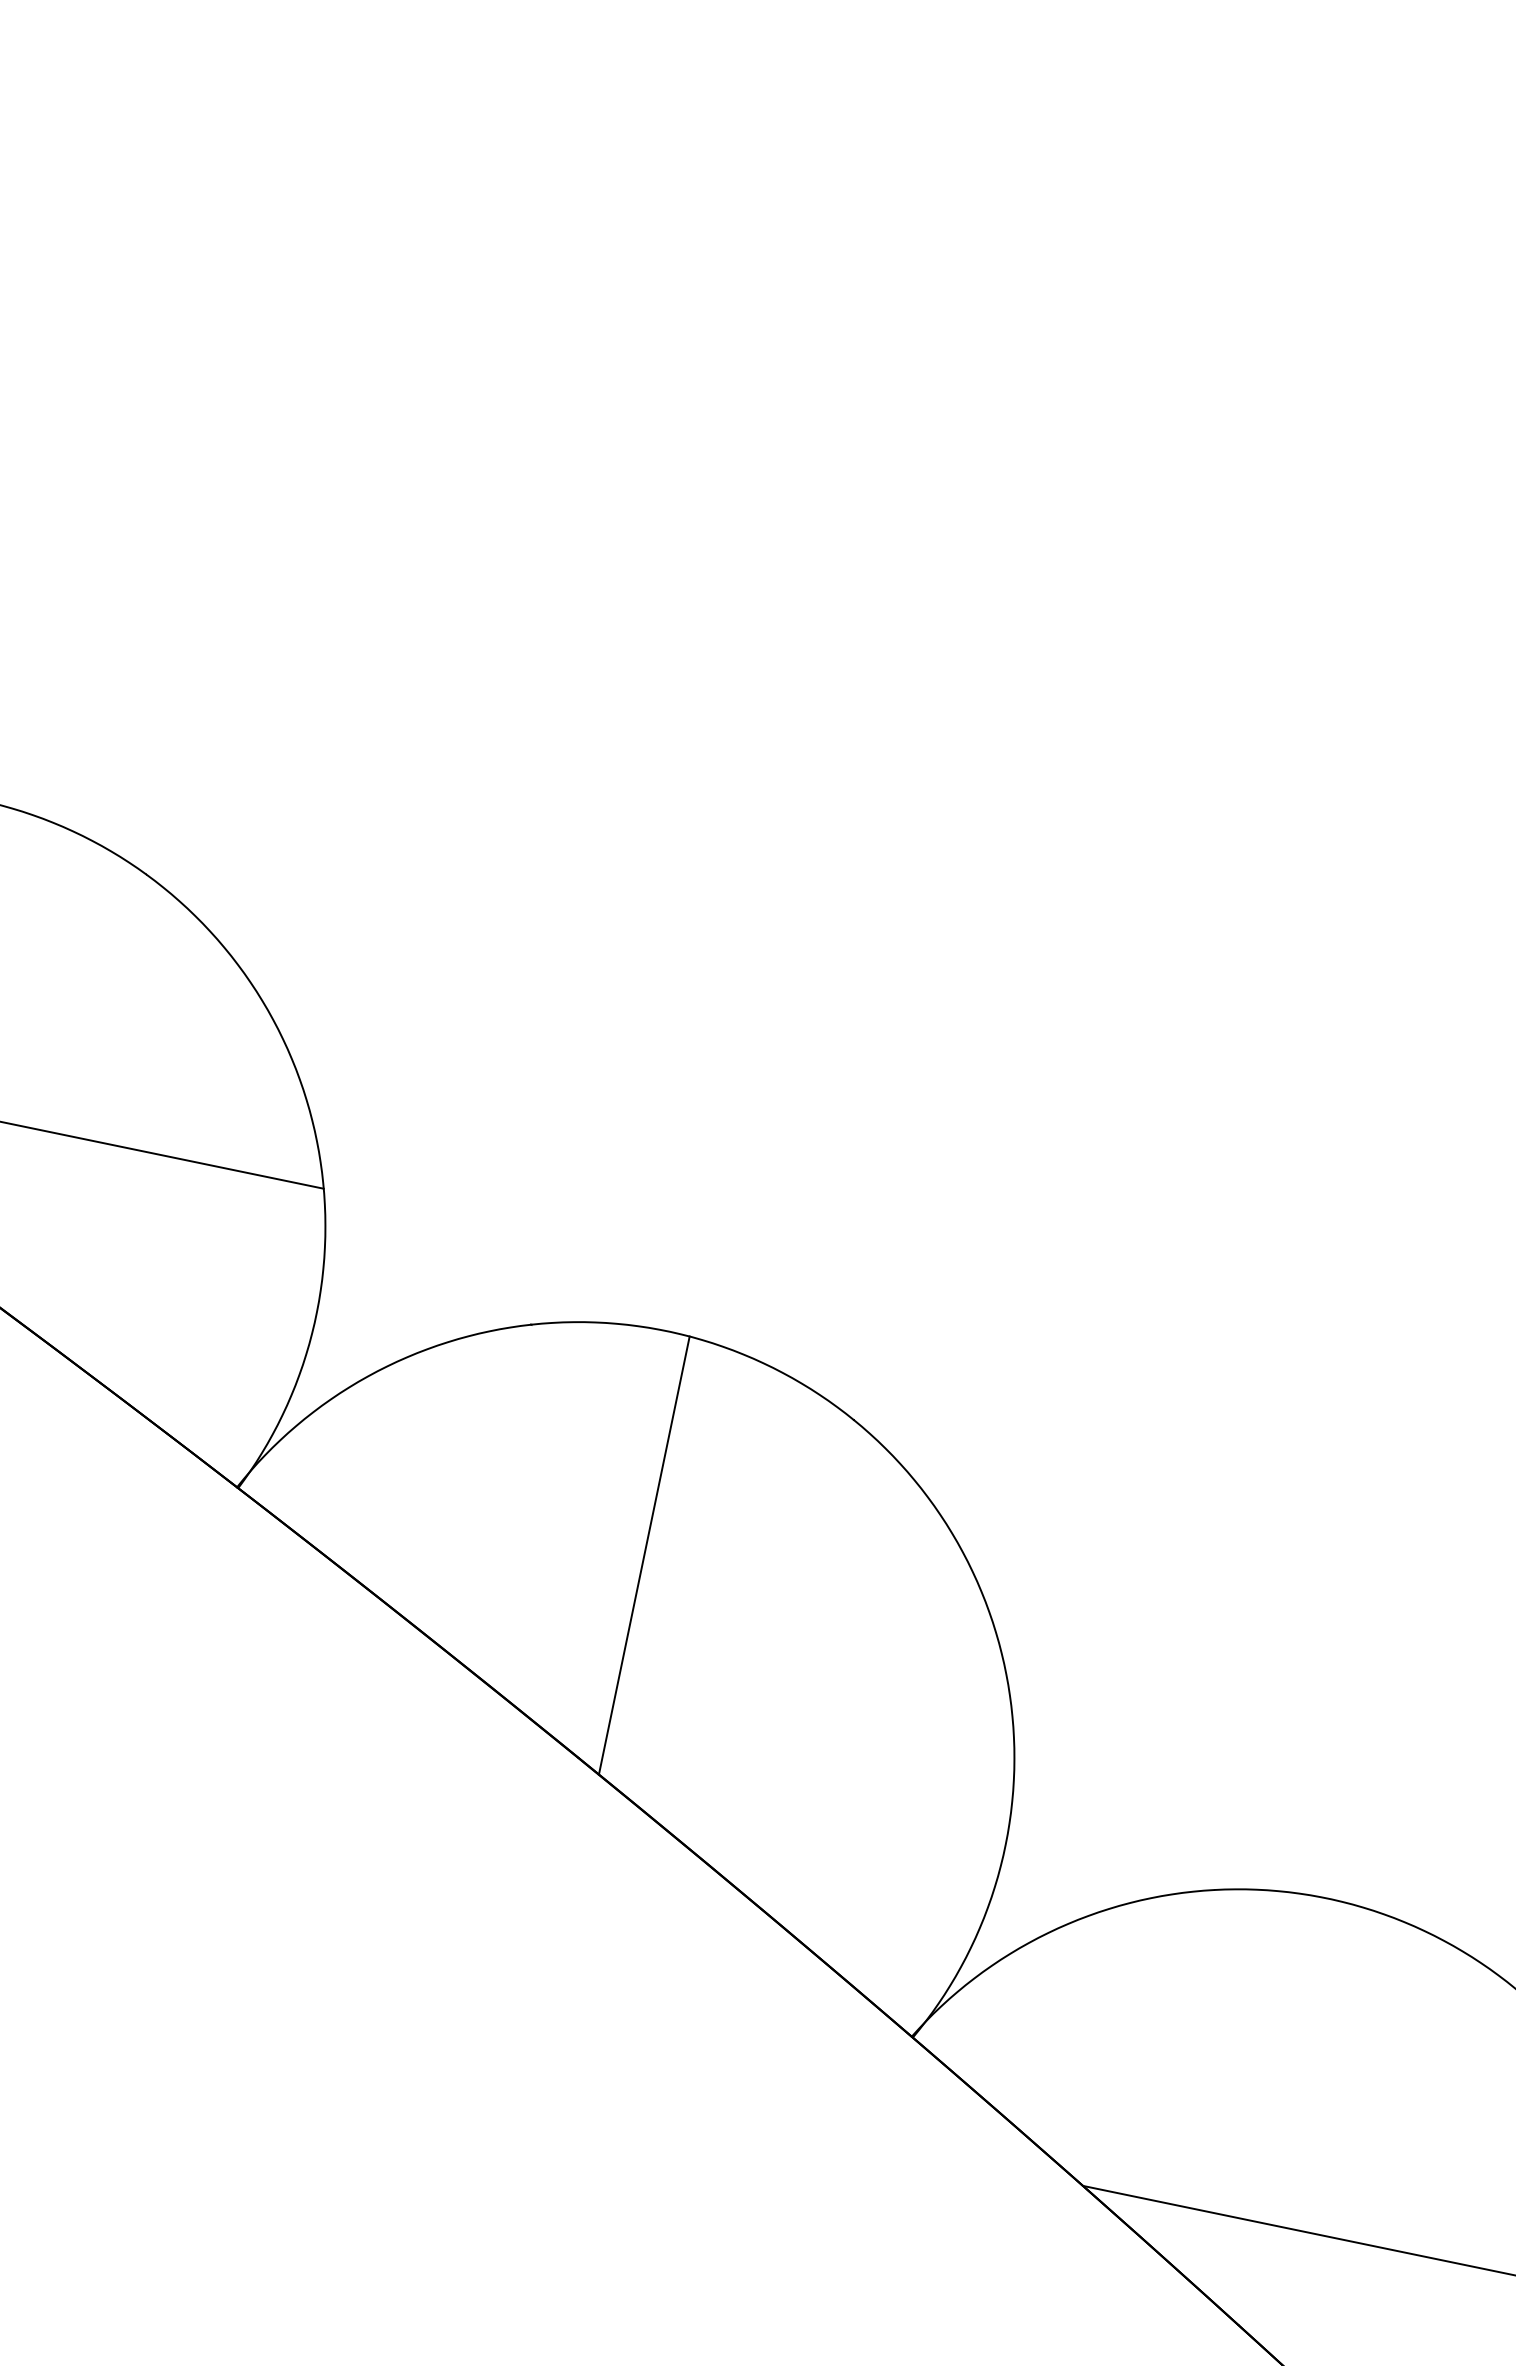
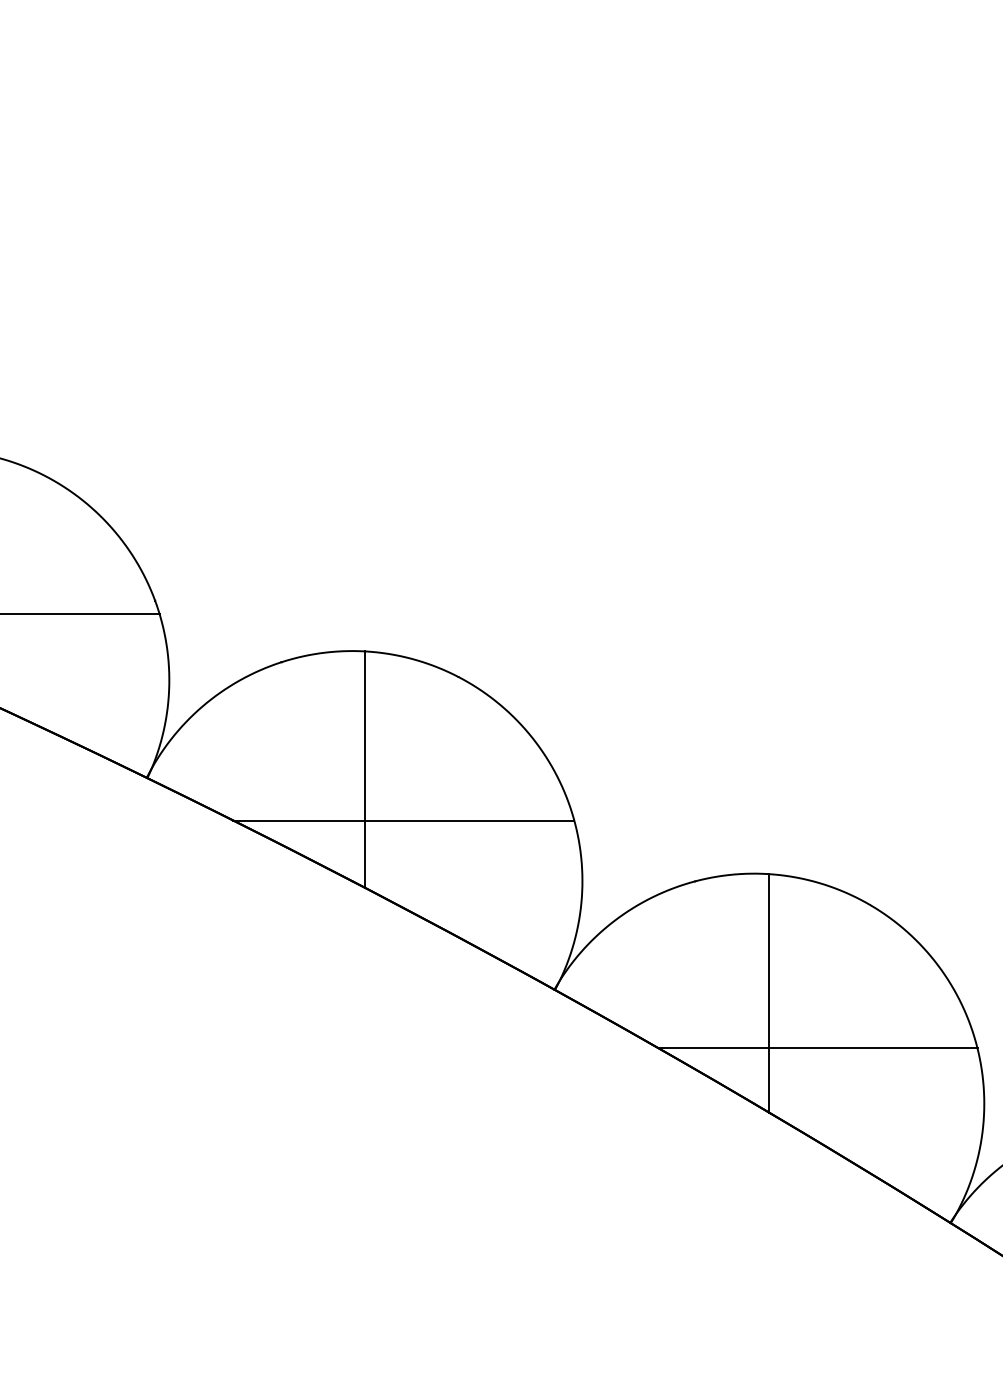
line: (696, 1665) -> (403, 820), added
line: (1309, 2126) -> (769, 993), added

